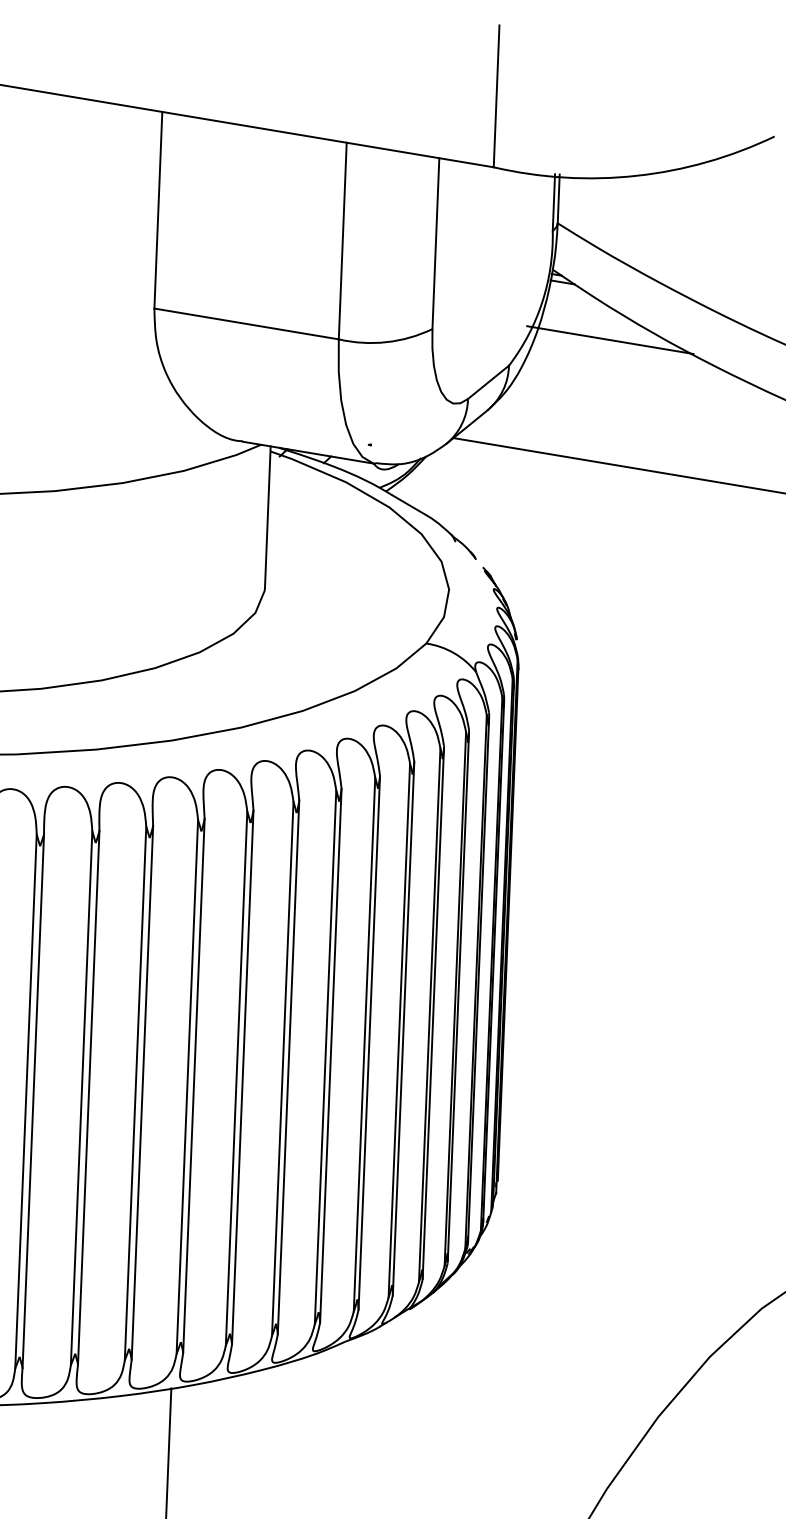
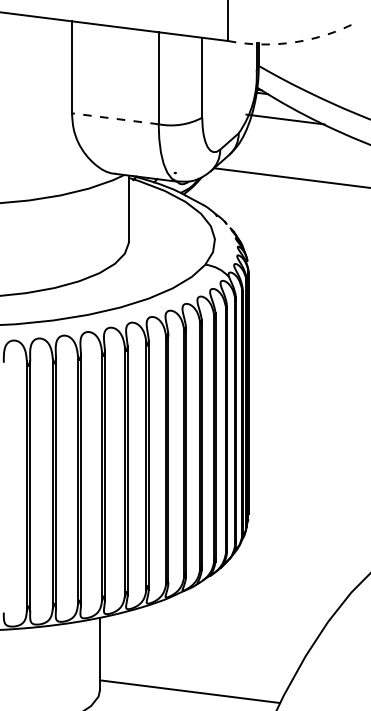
arc: (635, 176) -> (294, 42), solid -> dashed
line: (246, 323) -> (115, 118), solid -> dashed

